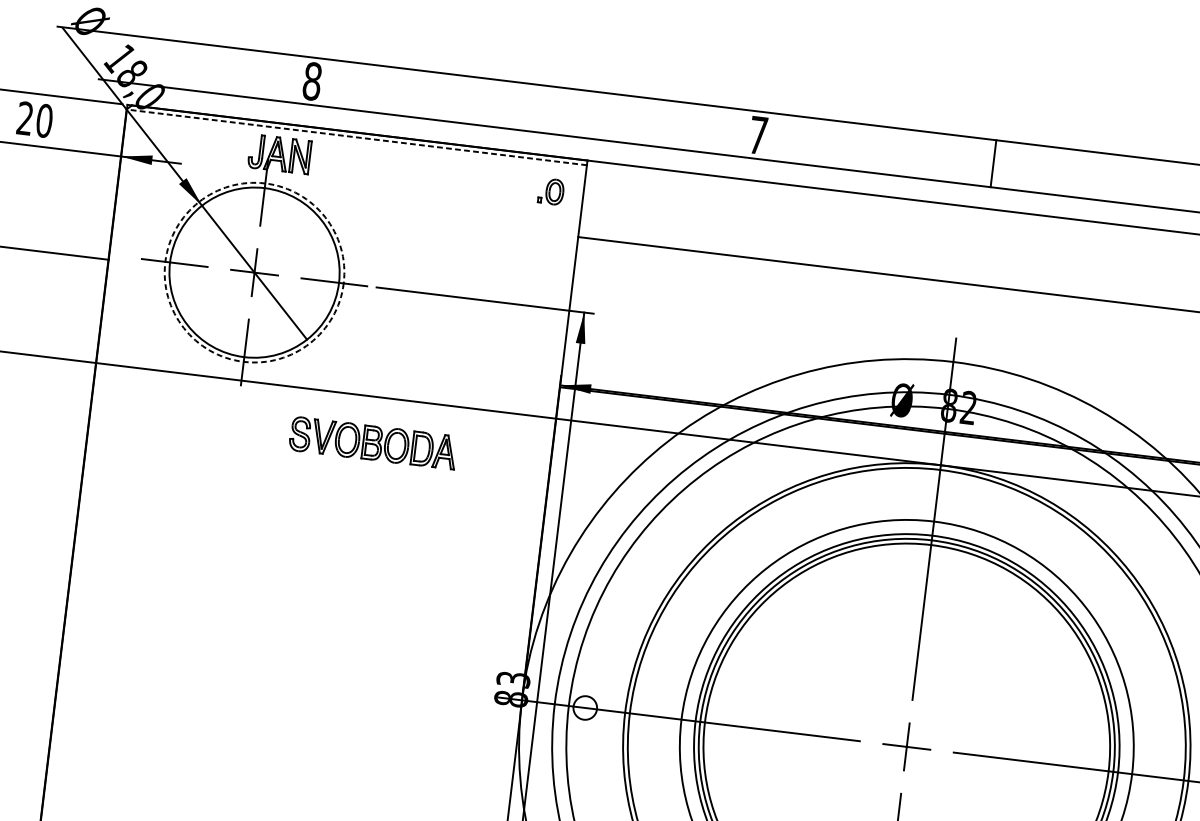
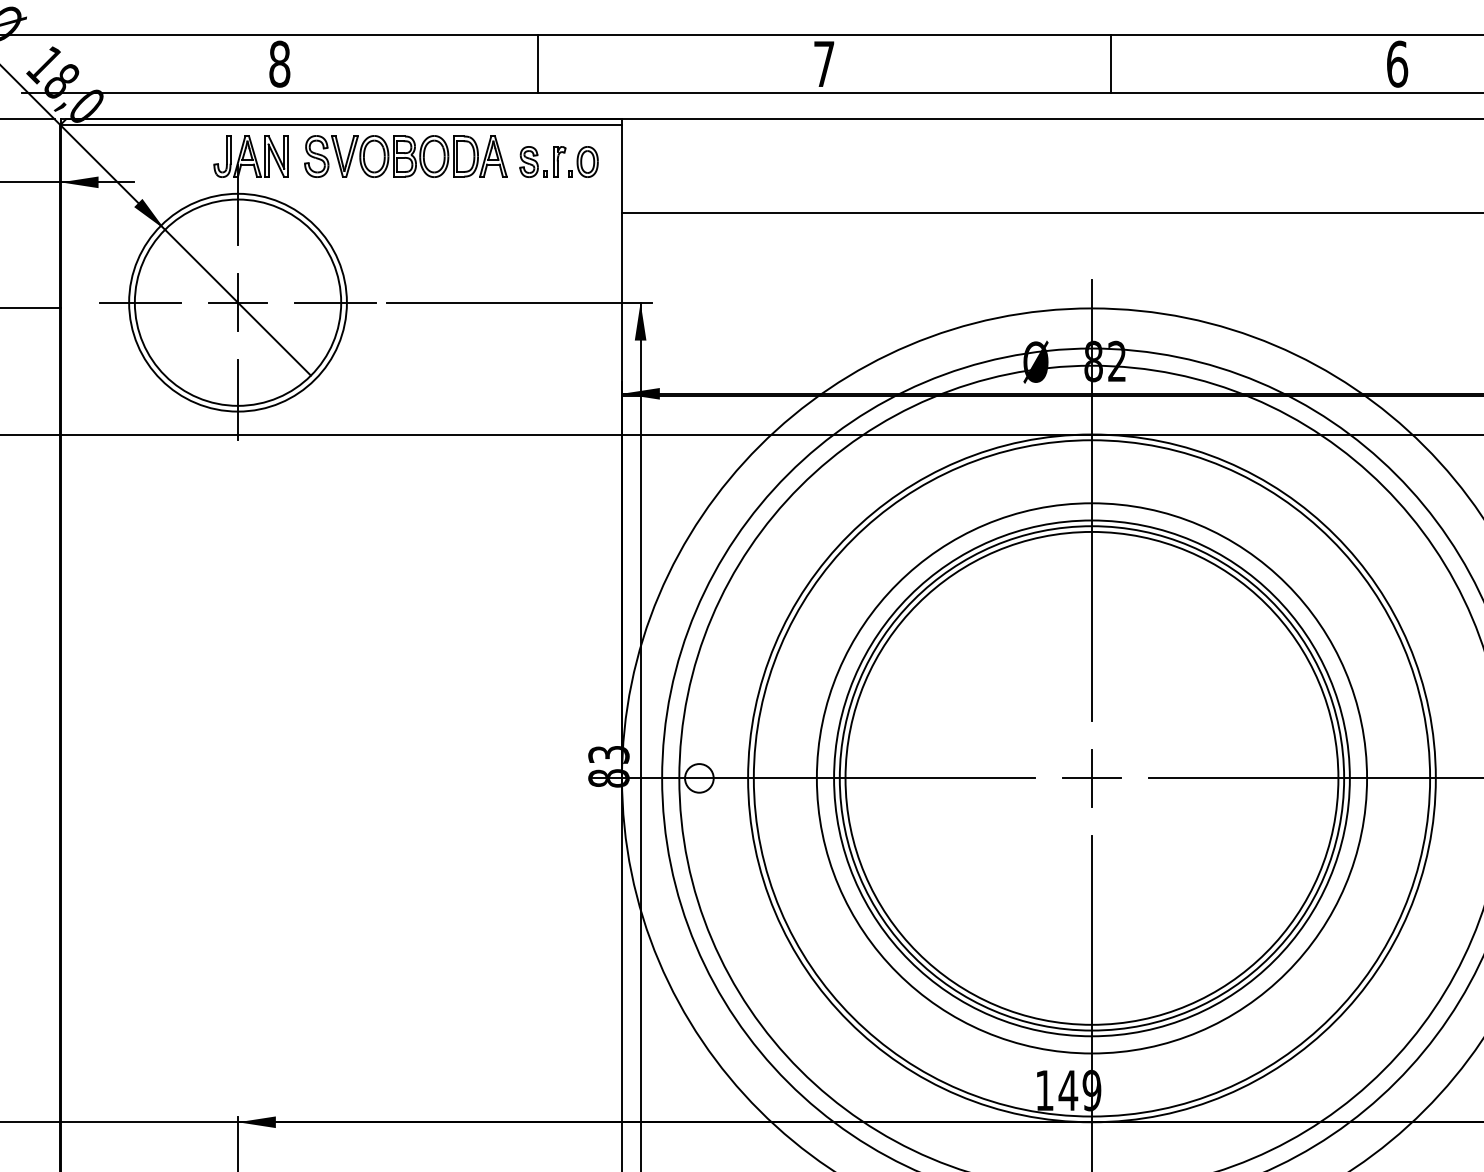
line: (524, 106) -> (538, 63), added
line: (356, 137) -> (341, 125), dashed -> solid
part: (517, 187) -> (542, 161), added
circle: (254, 272) -> (237, 302), dashed -> solid
part: (373, 443) -> (405, 156), moved

